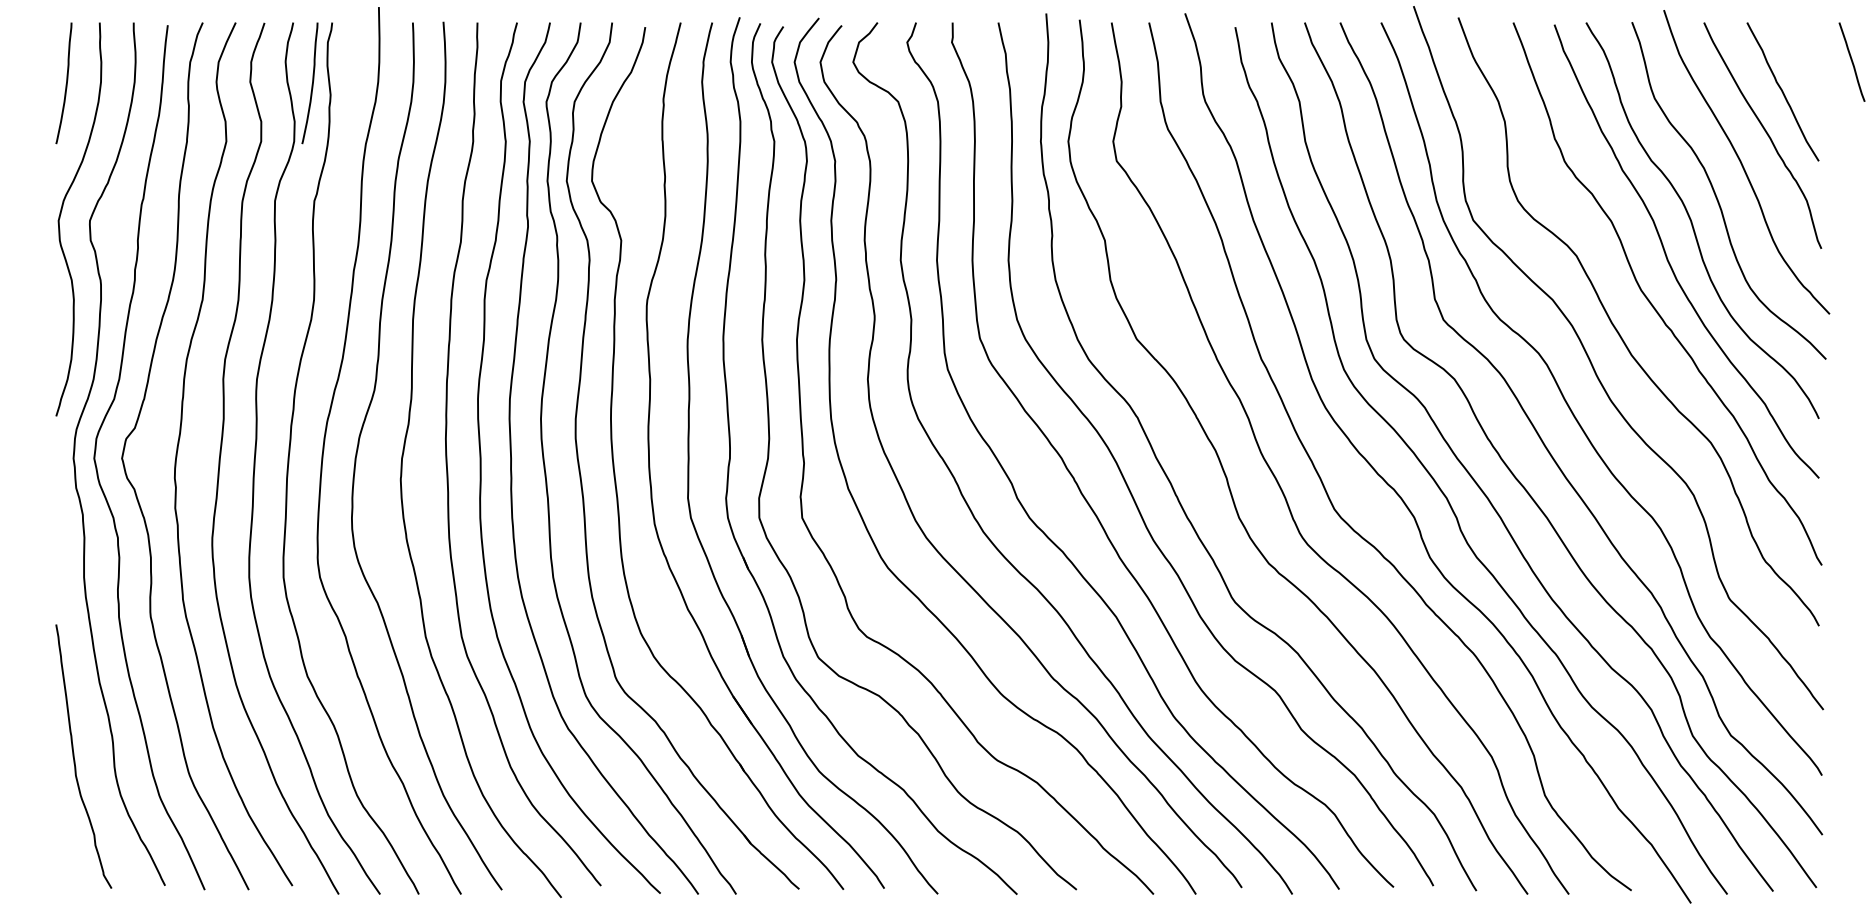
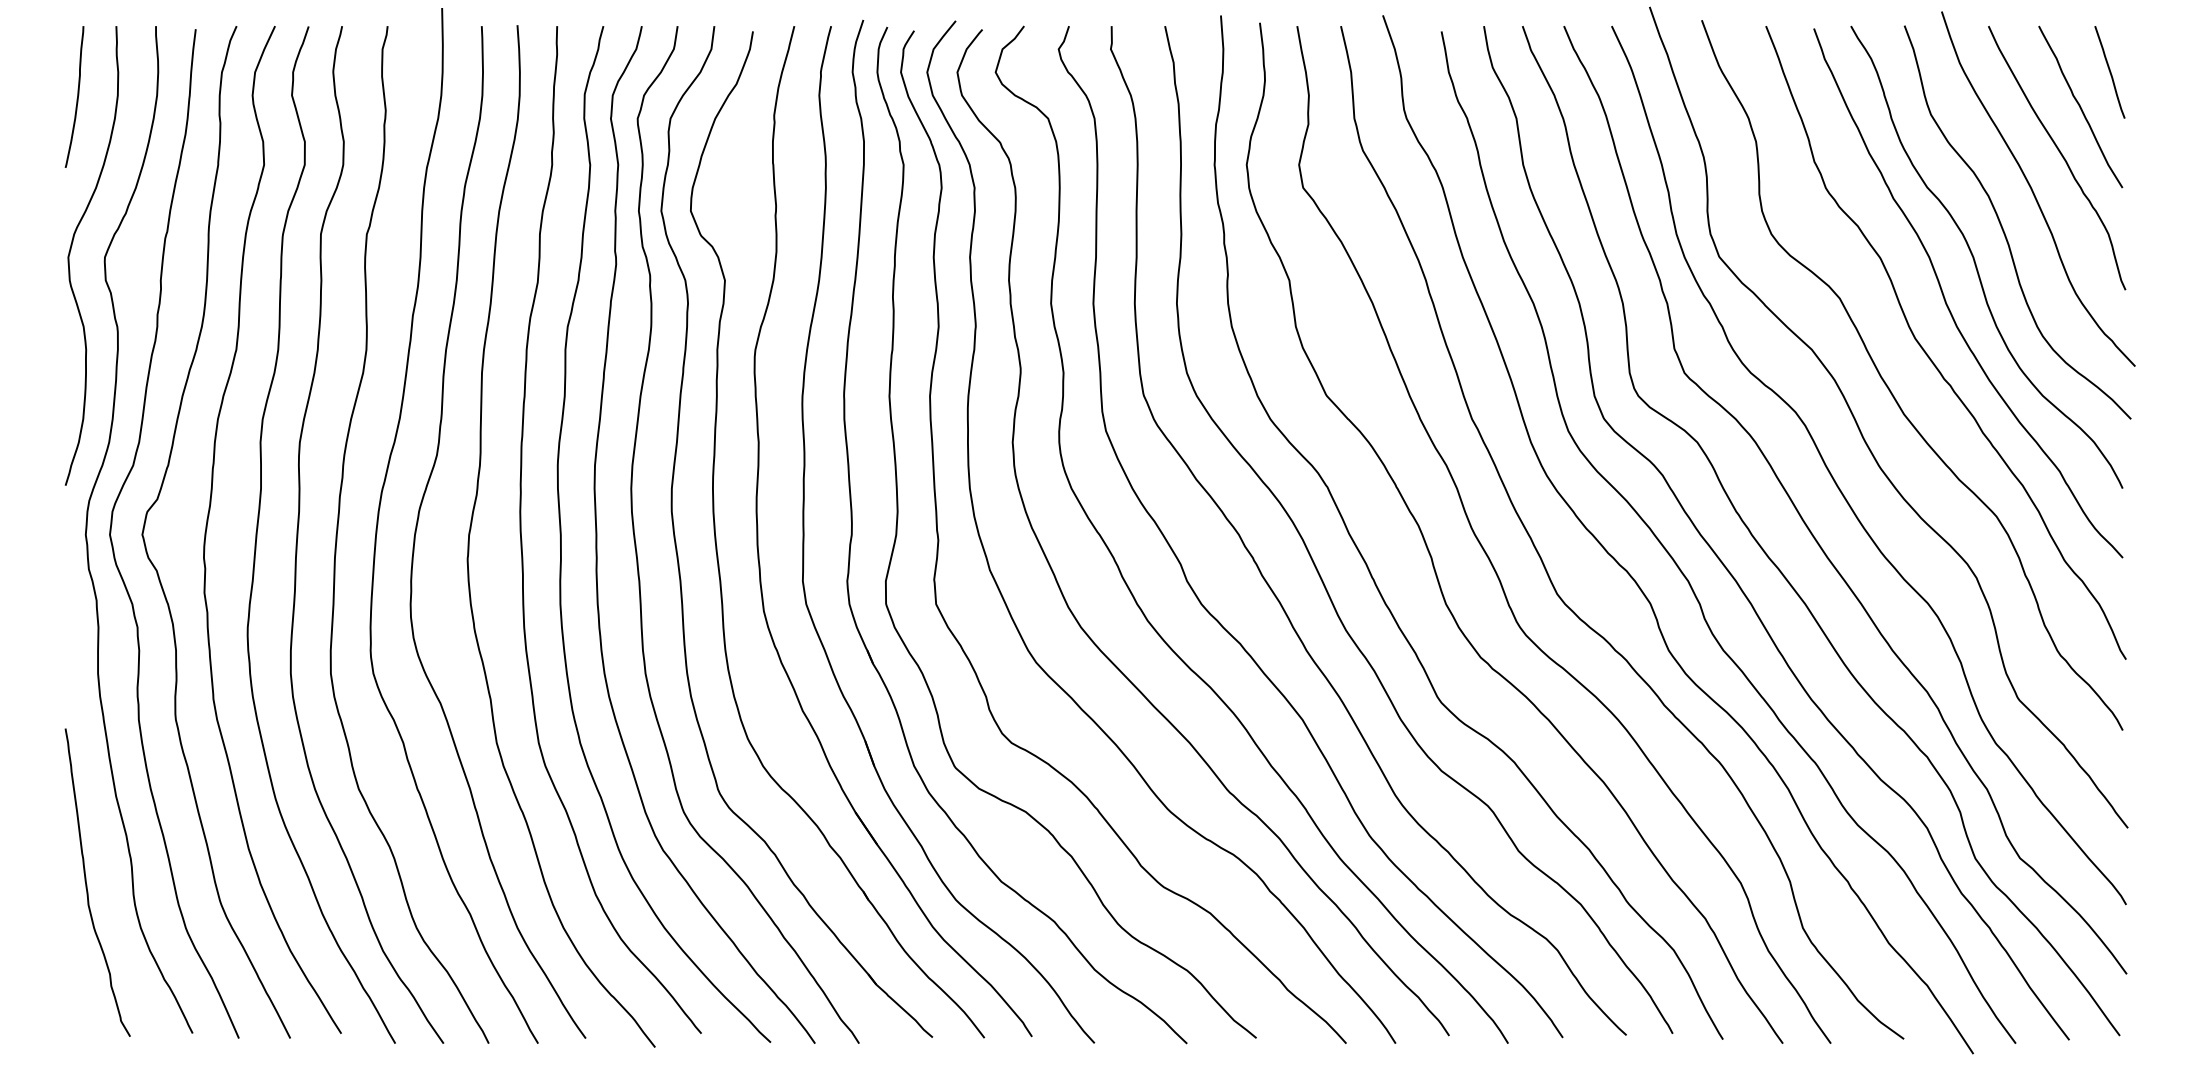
line: (1851, 61) -> (2109, 71), moved
curve: (311, 84) -> (363, 98), removed

